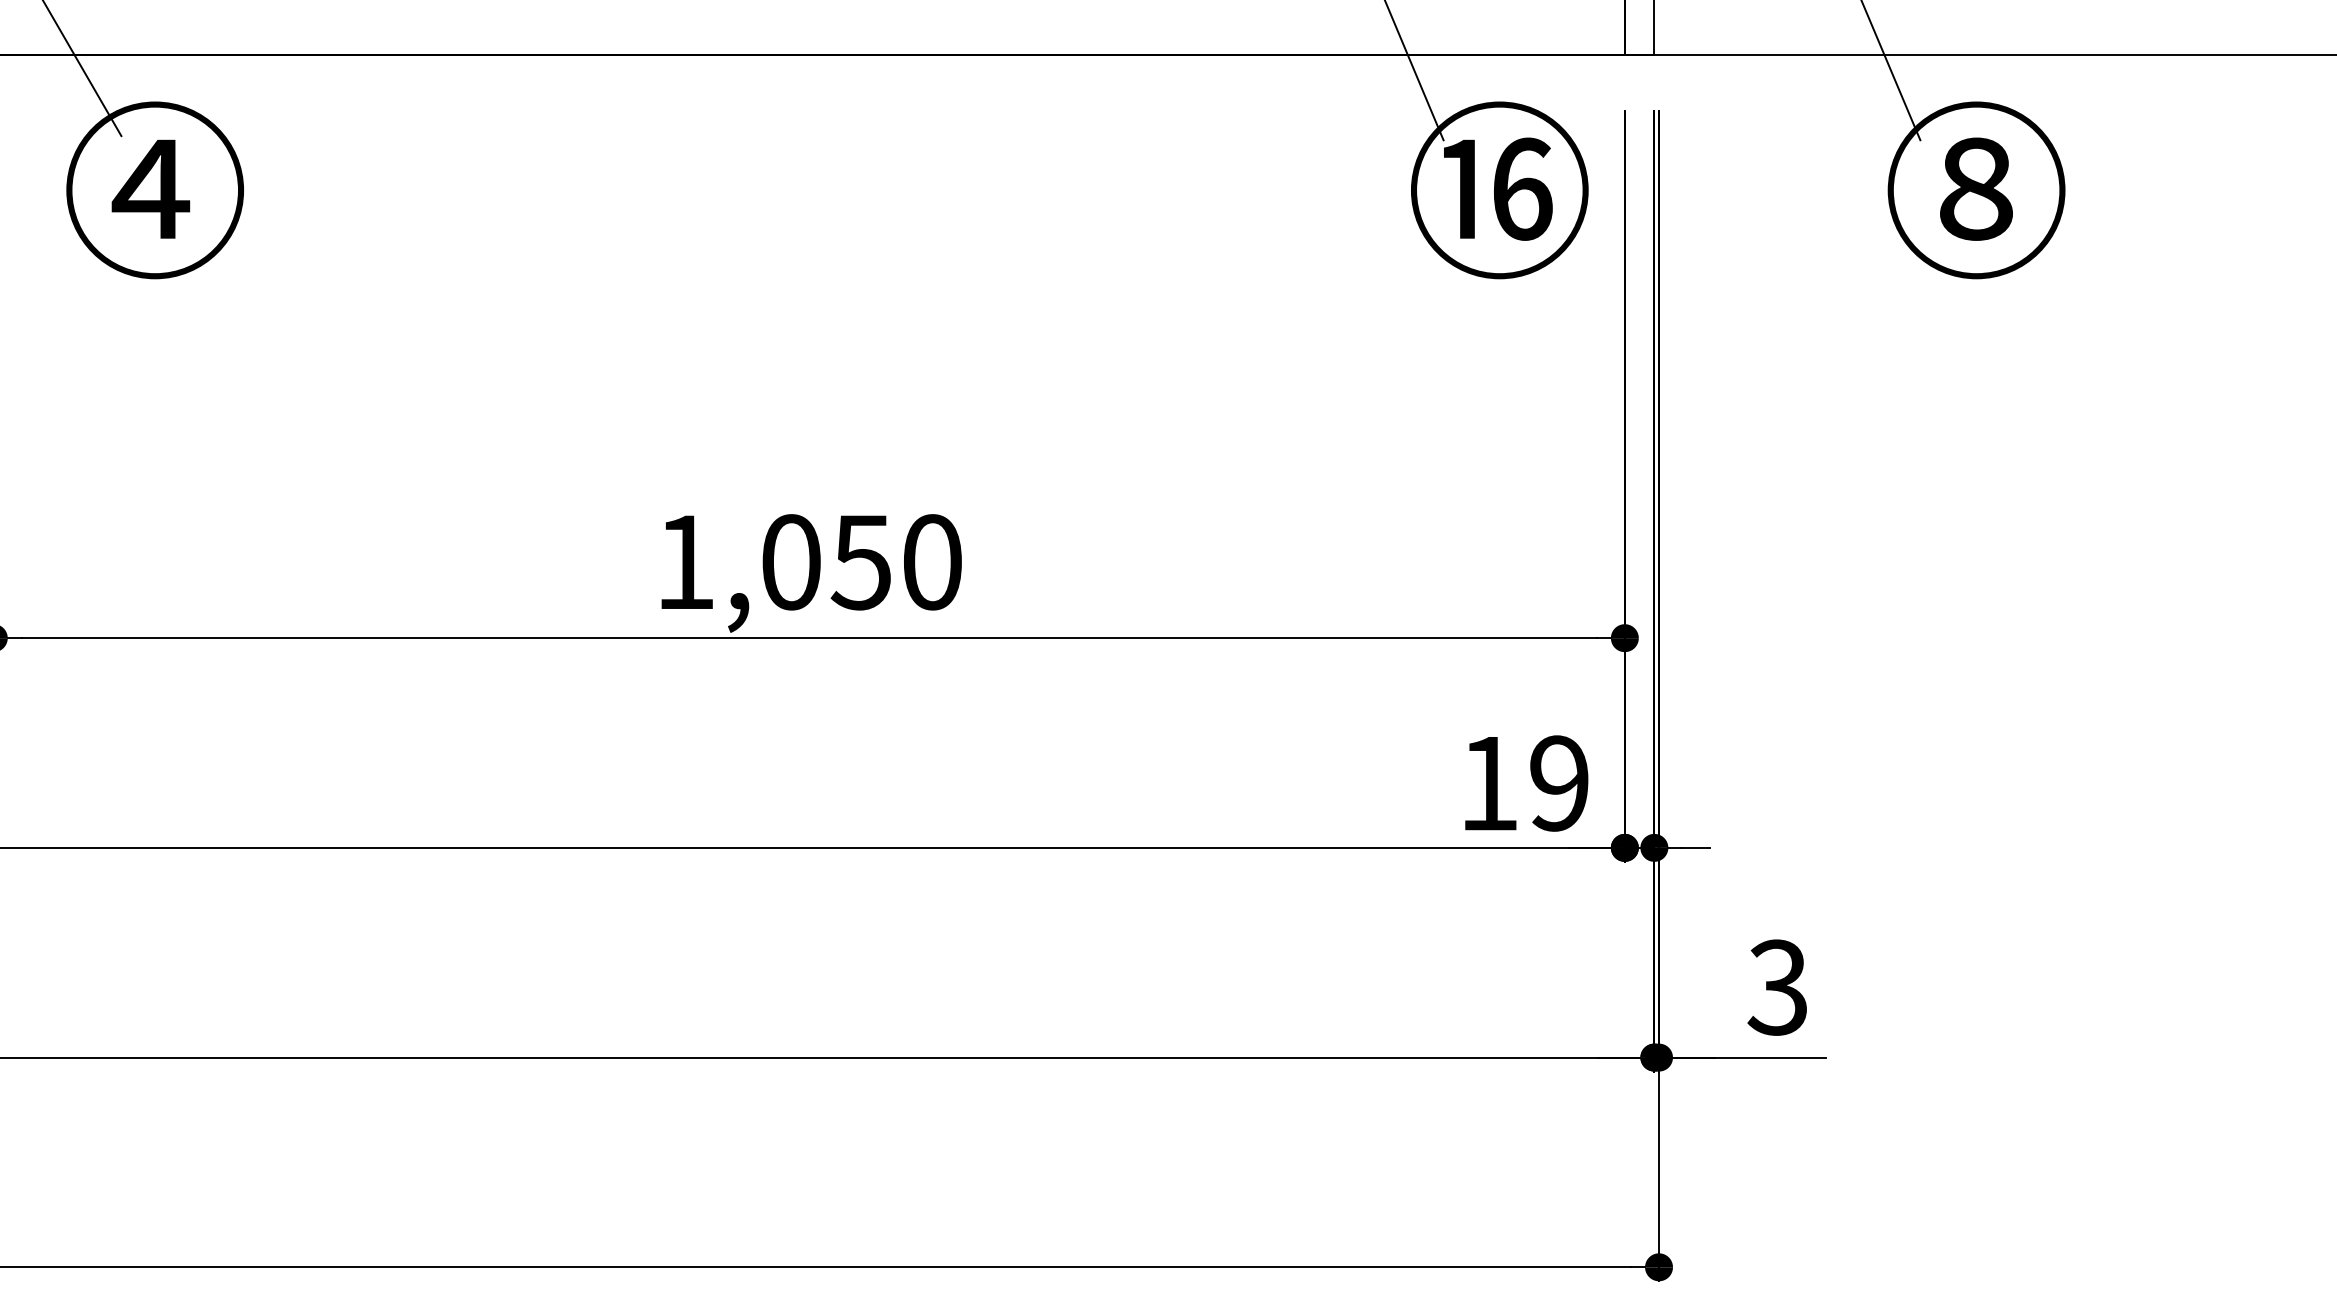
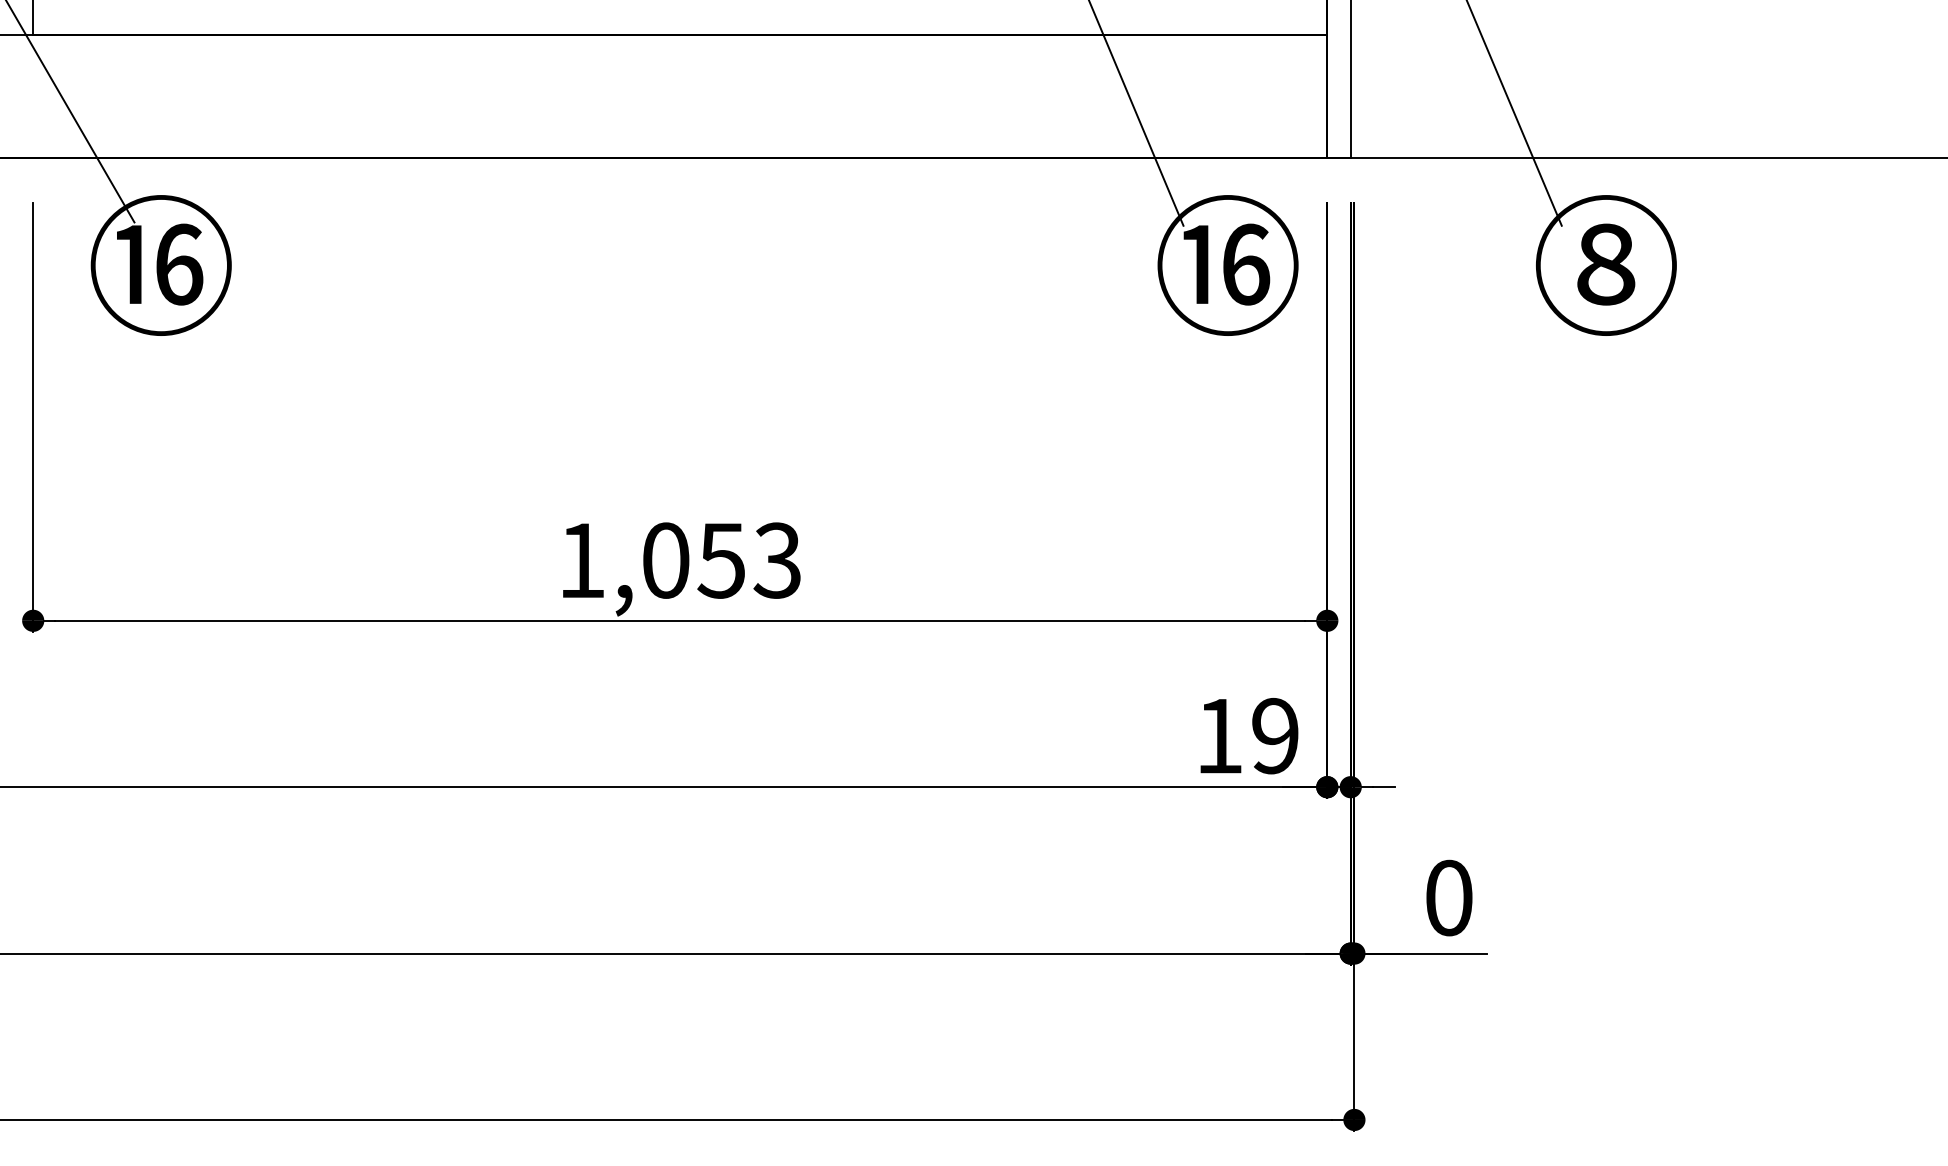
text: (154, 189) -> (160, 264), ④ -> ⑯
text: (931, 562) -> (777, 560), 1,050 -> 1,053
text: (1777, 986) -> (1448, 897), 3 -> 0

